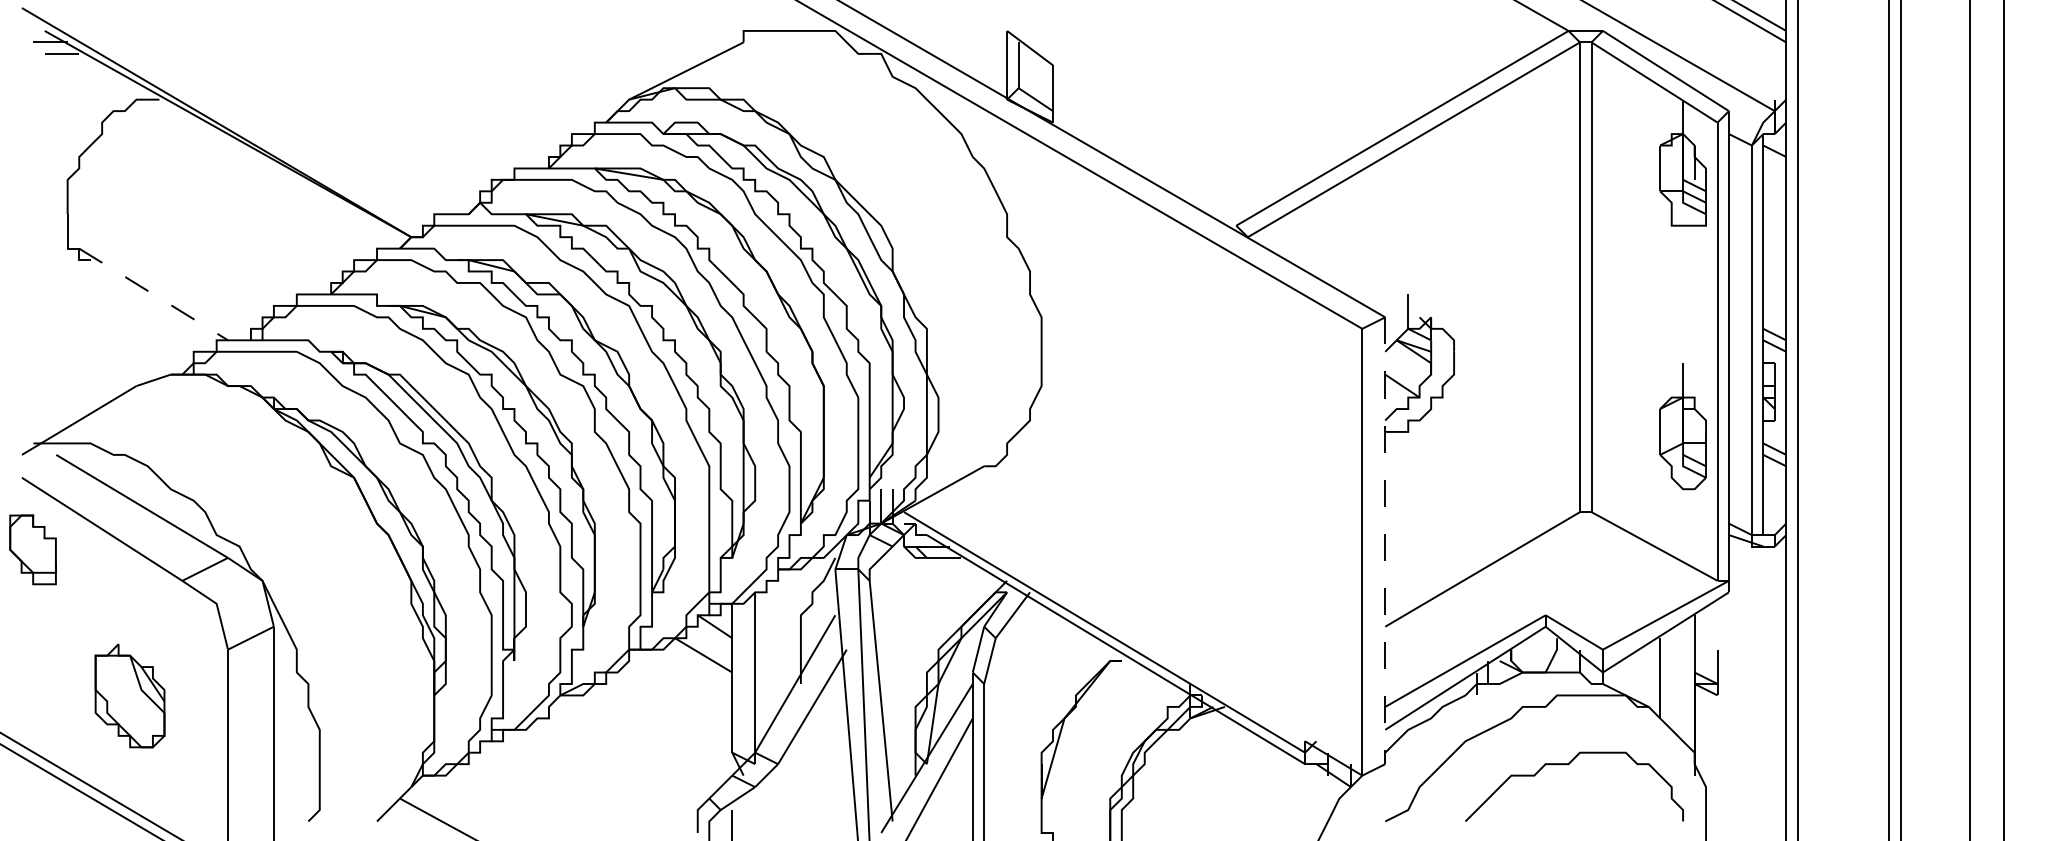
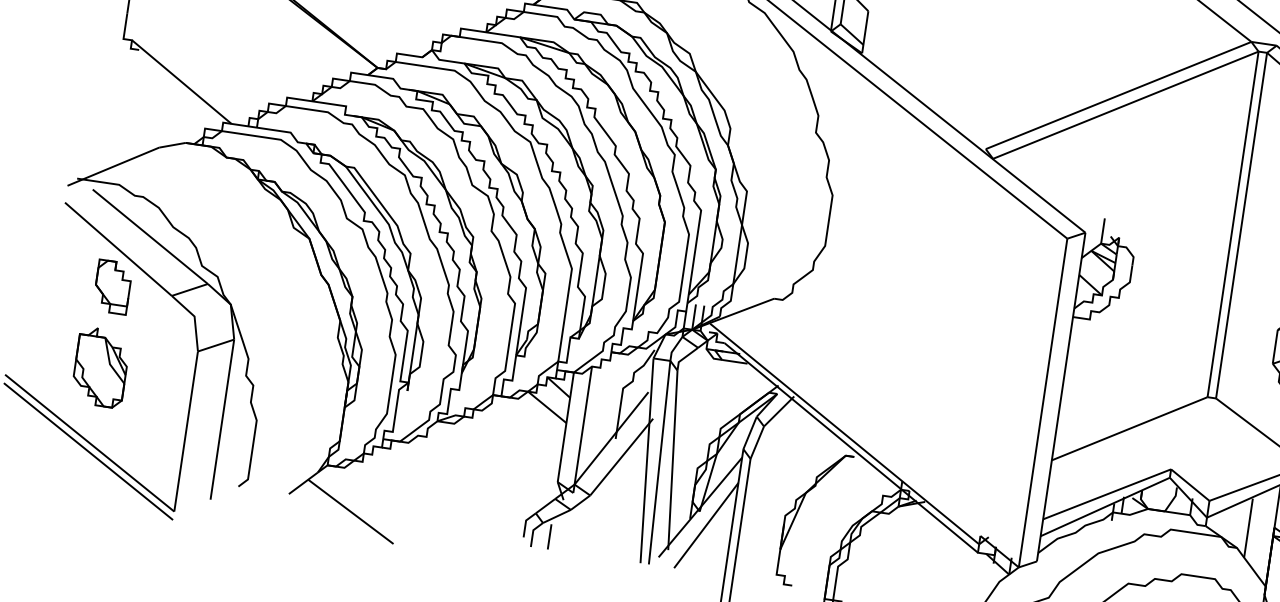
line: (154, 294) -> (182, 82), dashed -> solid
line: (1385, 541) -> (1061, 397), dashed -> solid
part: (32, 549) -> (112, 286), moved
part: (129, 695) -> (100, 367), moved

